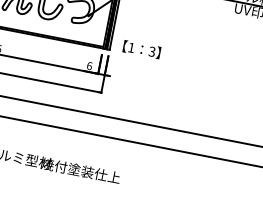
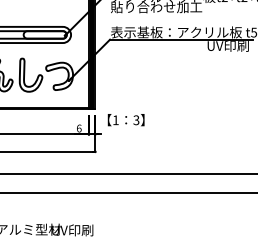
text: (141, 49) -> (125, 120), moved
text: (80, 170) -> (90, 230), 焼付塗装仕上 -> UV印刷

